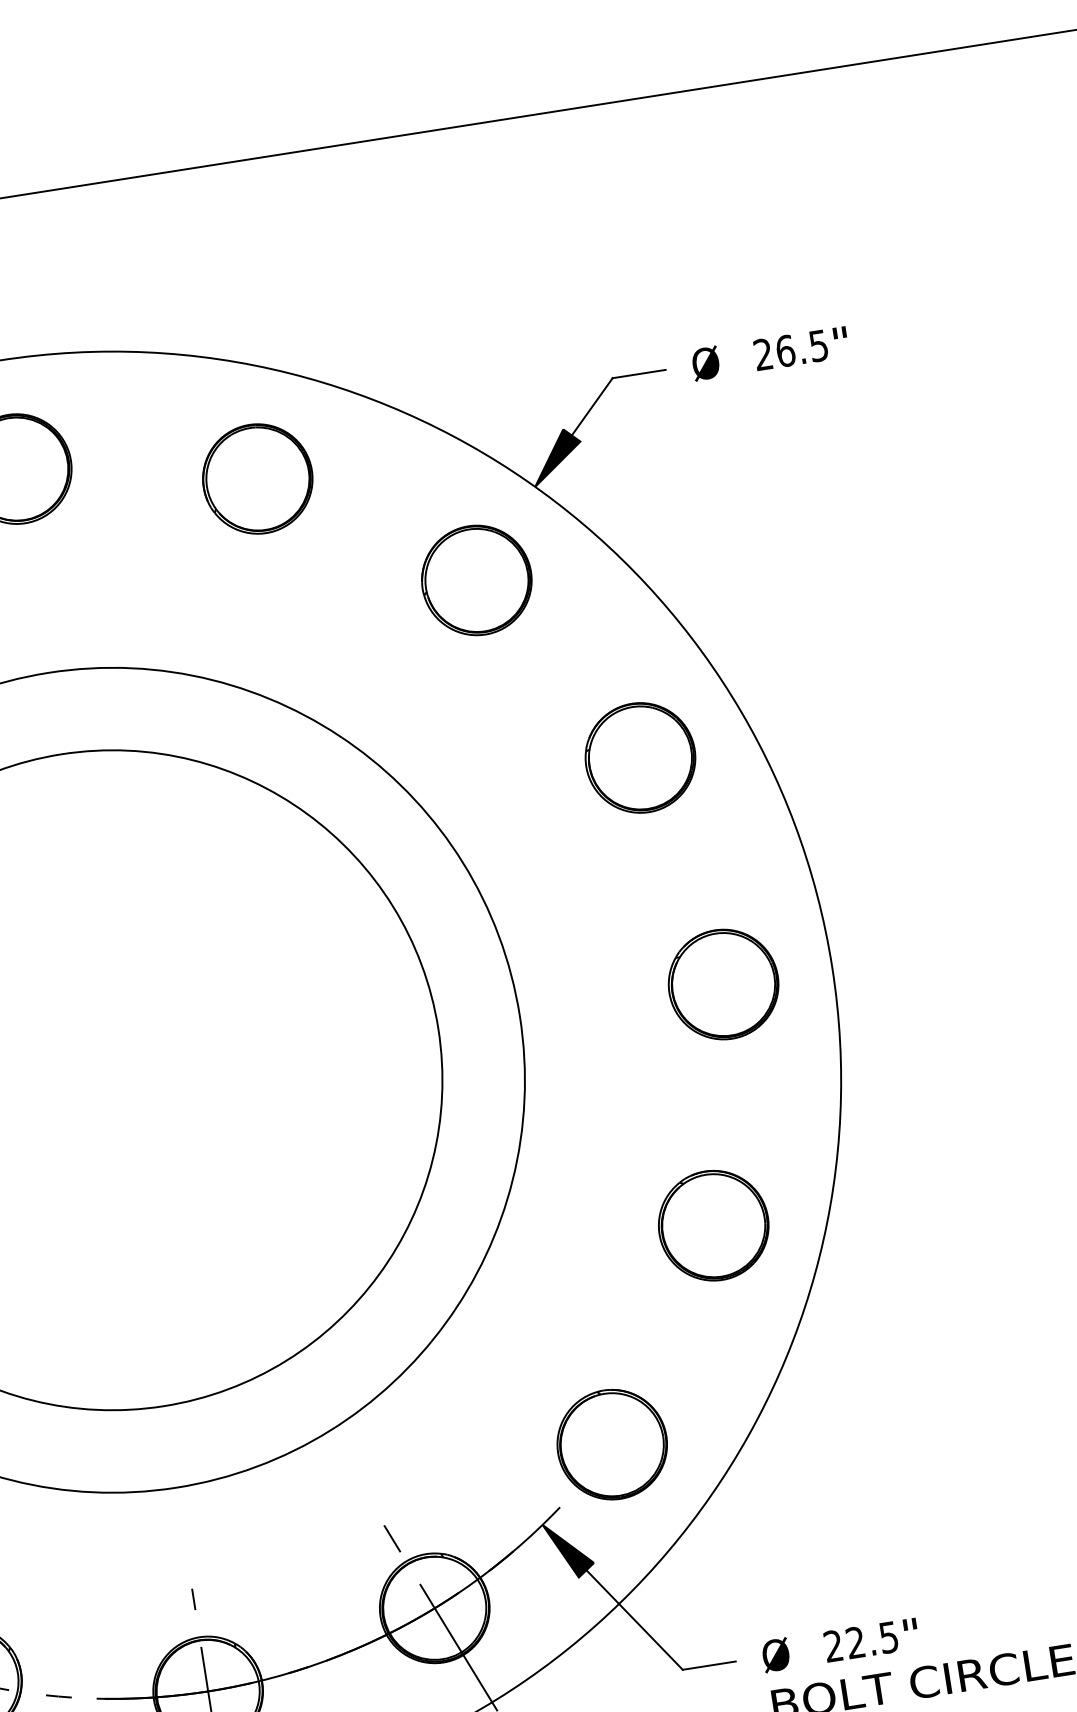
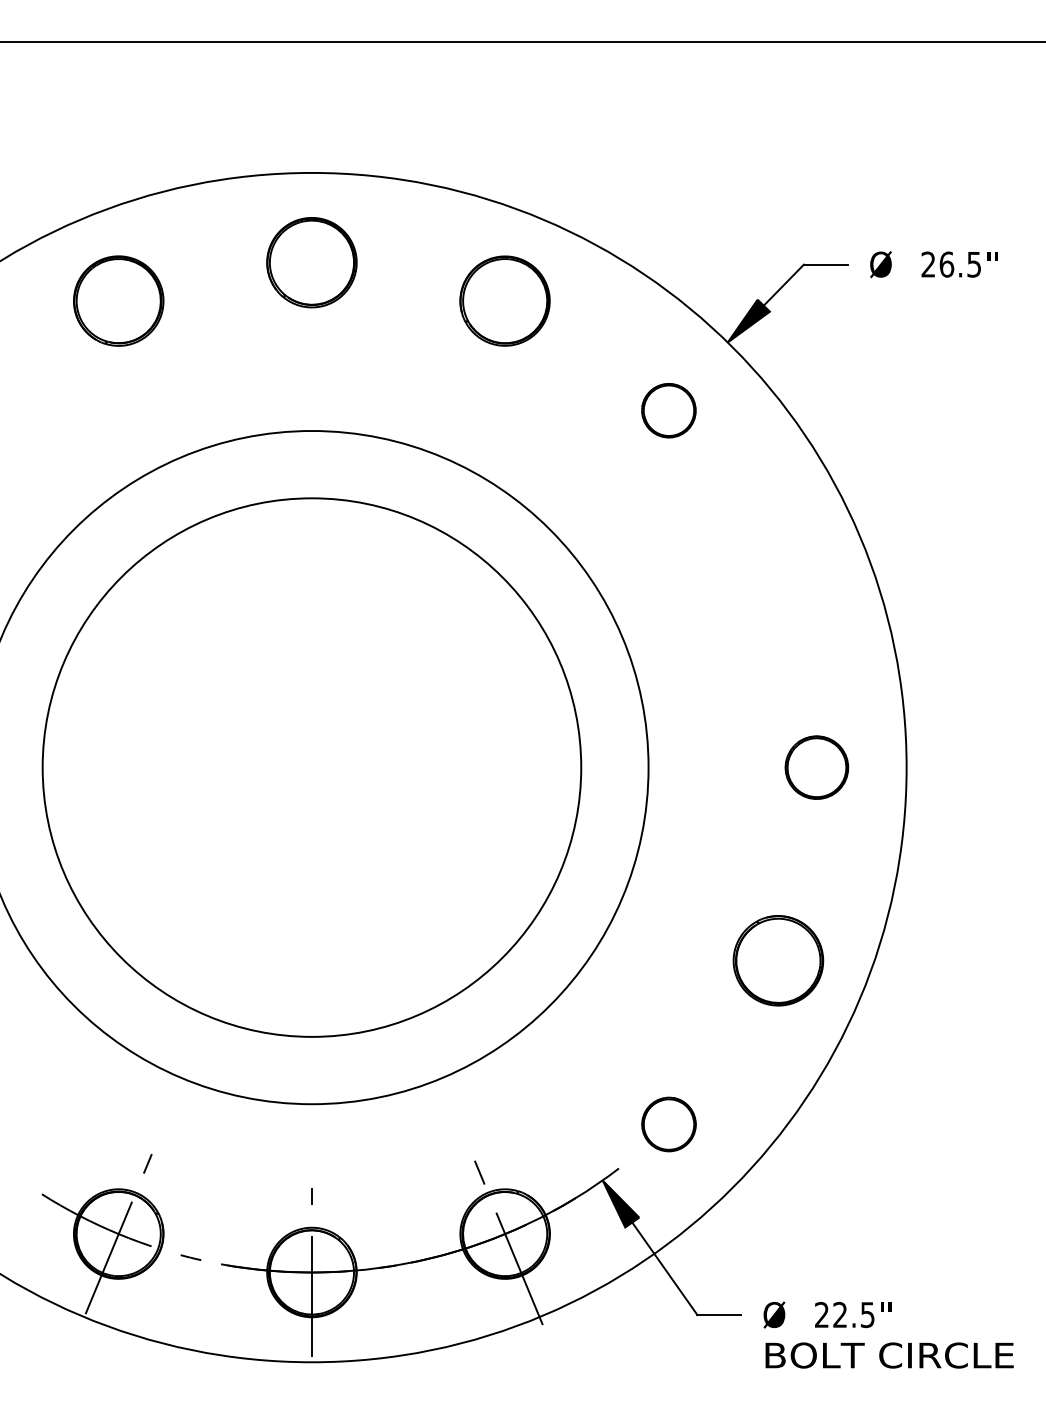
part: (476, 580) -> (668, 410), size x0.6
part: (640, 758) -> (778, 574), removed
part: (723, 984) -> (816, 767), size x0.7
part: (611, 1444) -> (668, 1124), size x0.6

